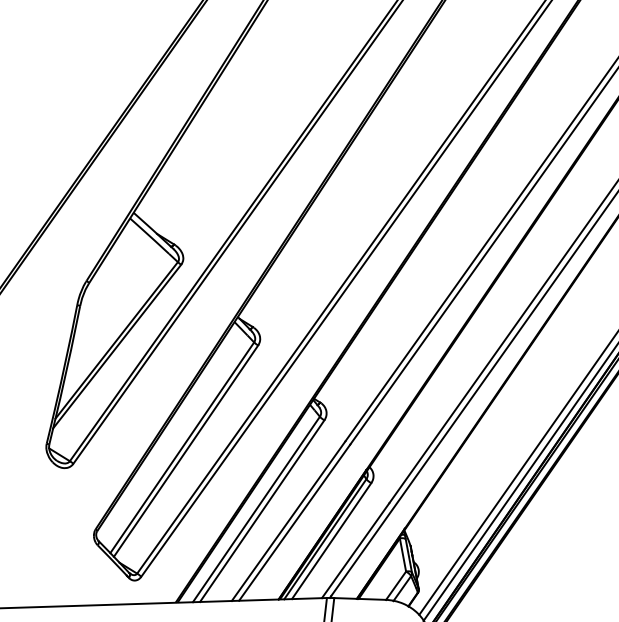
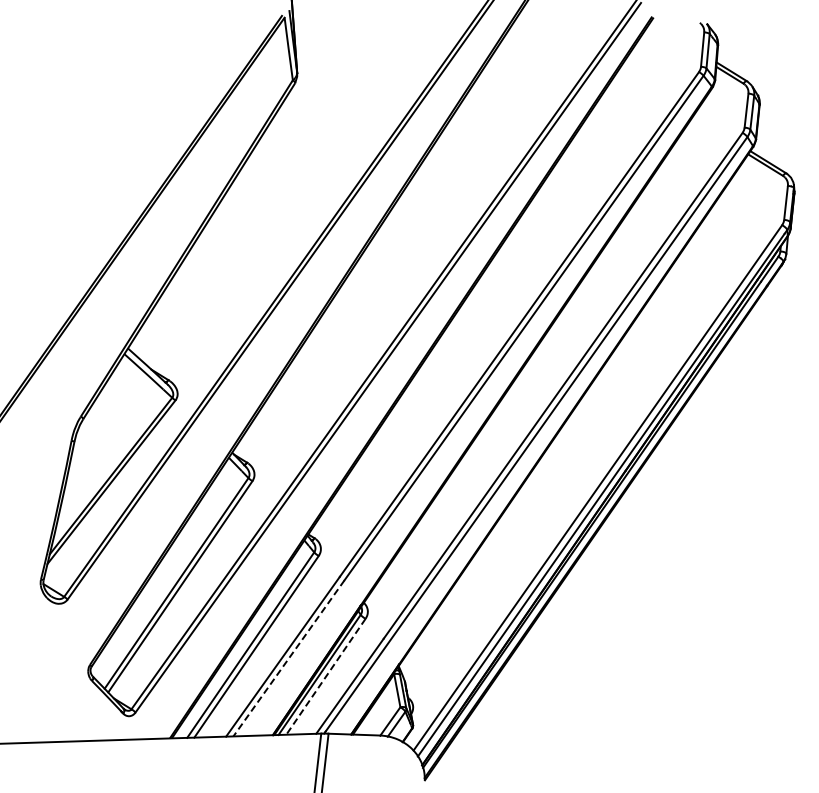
line: (295, 522) -> (289, 658), solid -> dashed
line: (331, 541) -> (325, 677), solid -> dashed

